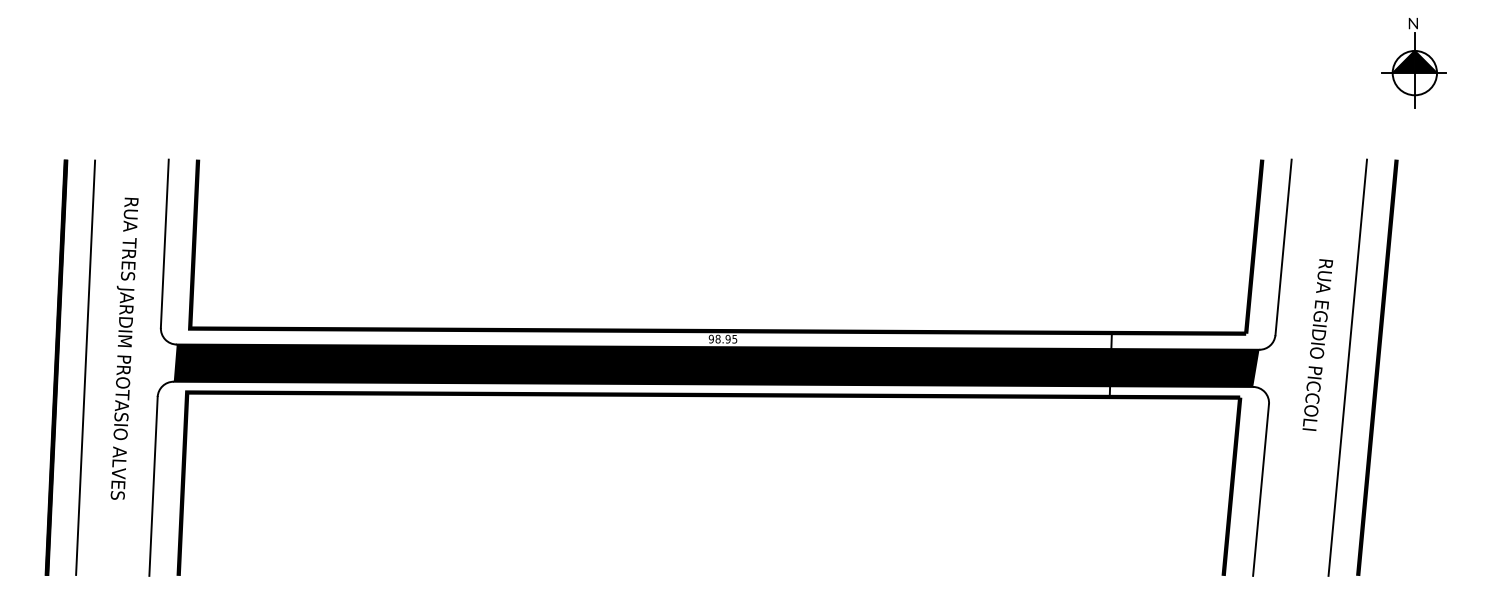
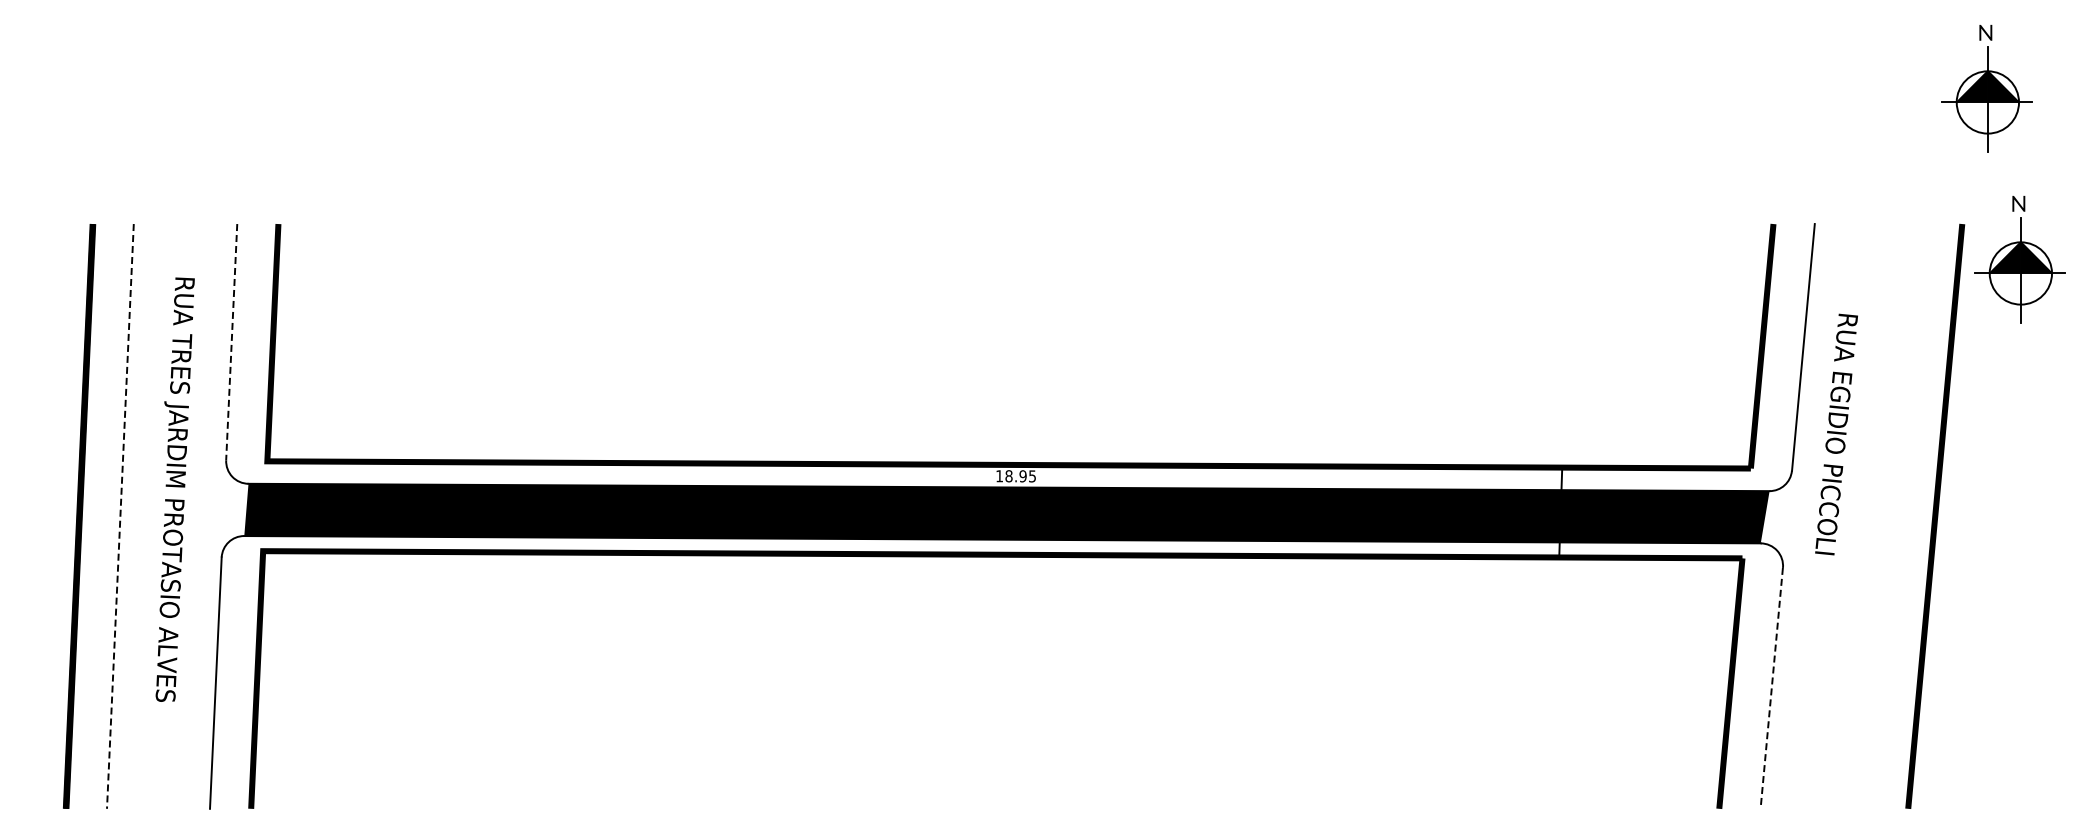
part: (1437, 184) -> (2019, 259), added
line: (164, 243) -> (231, 342), solid -> dashed
text: (711, 339) -> (999, 476), 98.95 -> 18.95
text: (1317, 345) -> (1836, 434), moved
line: (85, 367) -> (120, 516), solid -> dashed
line: (1347, 367) -> (1893, 516), removed
line: (1260, 490) -> (1771, 688), solid -> dashed

